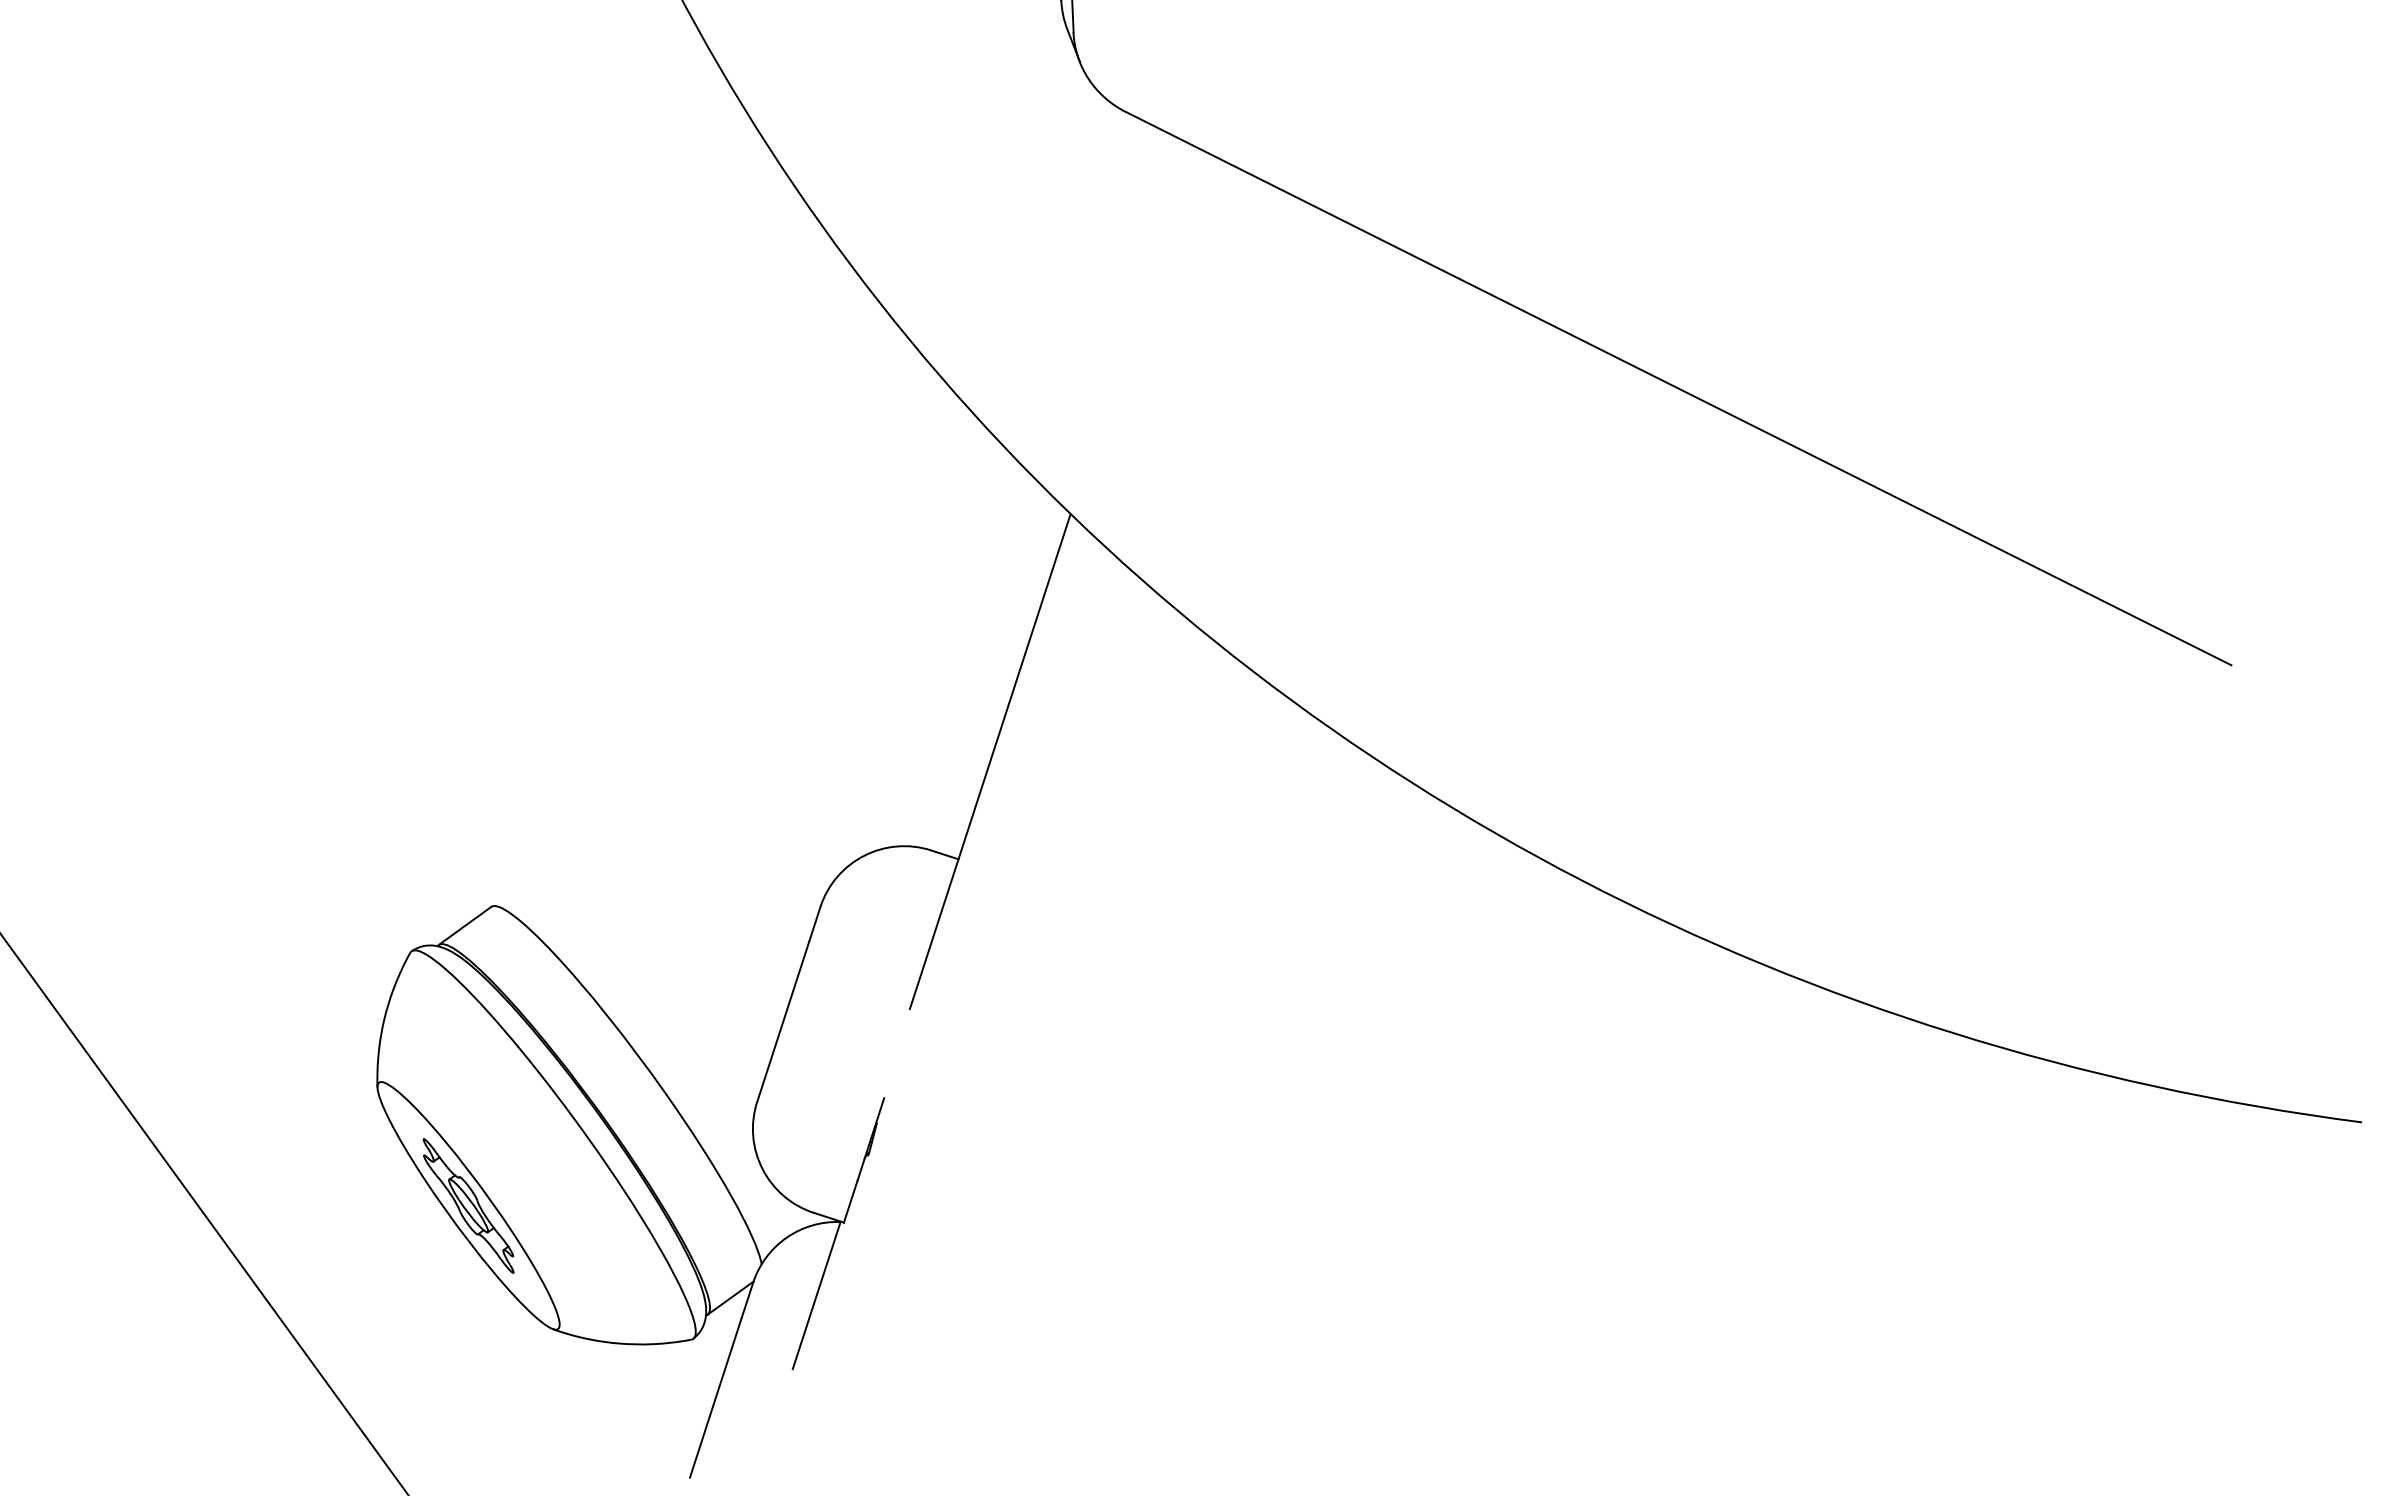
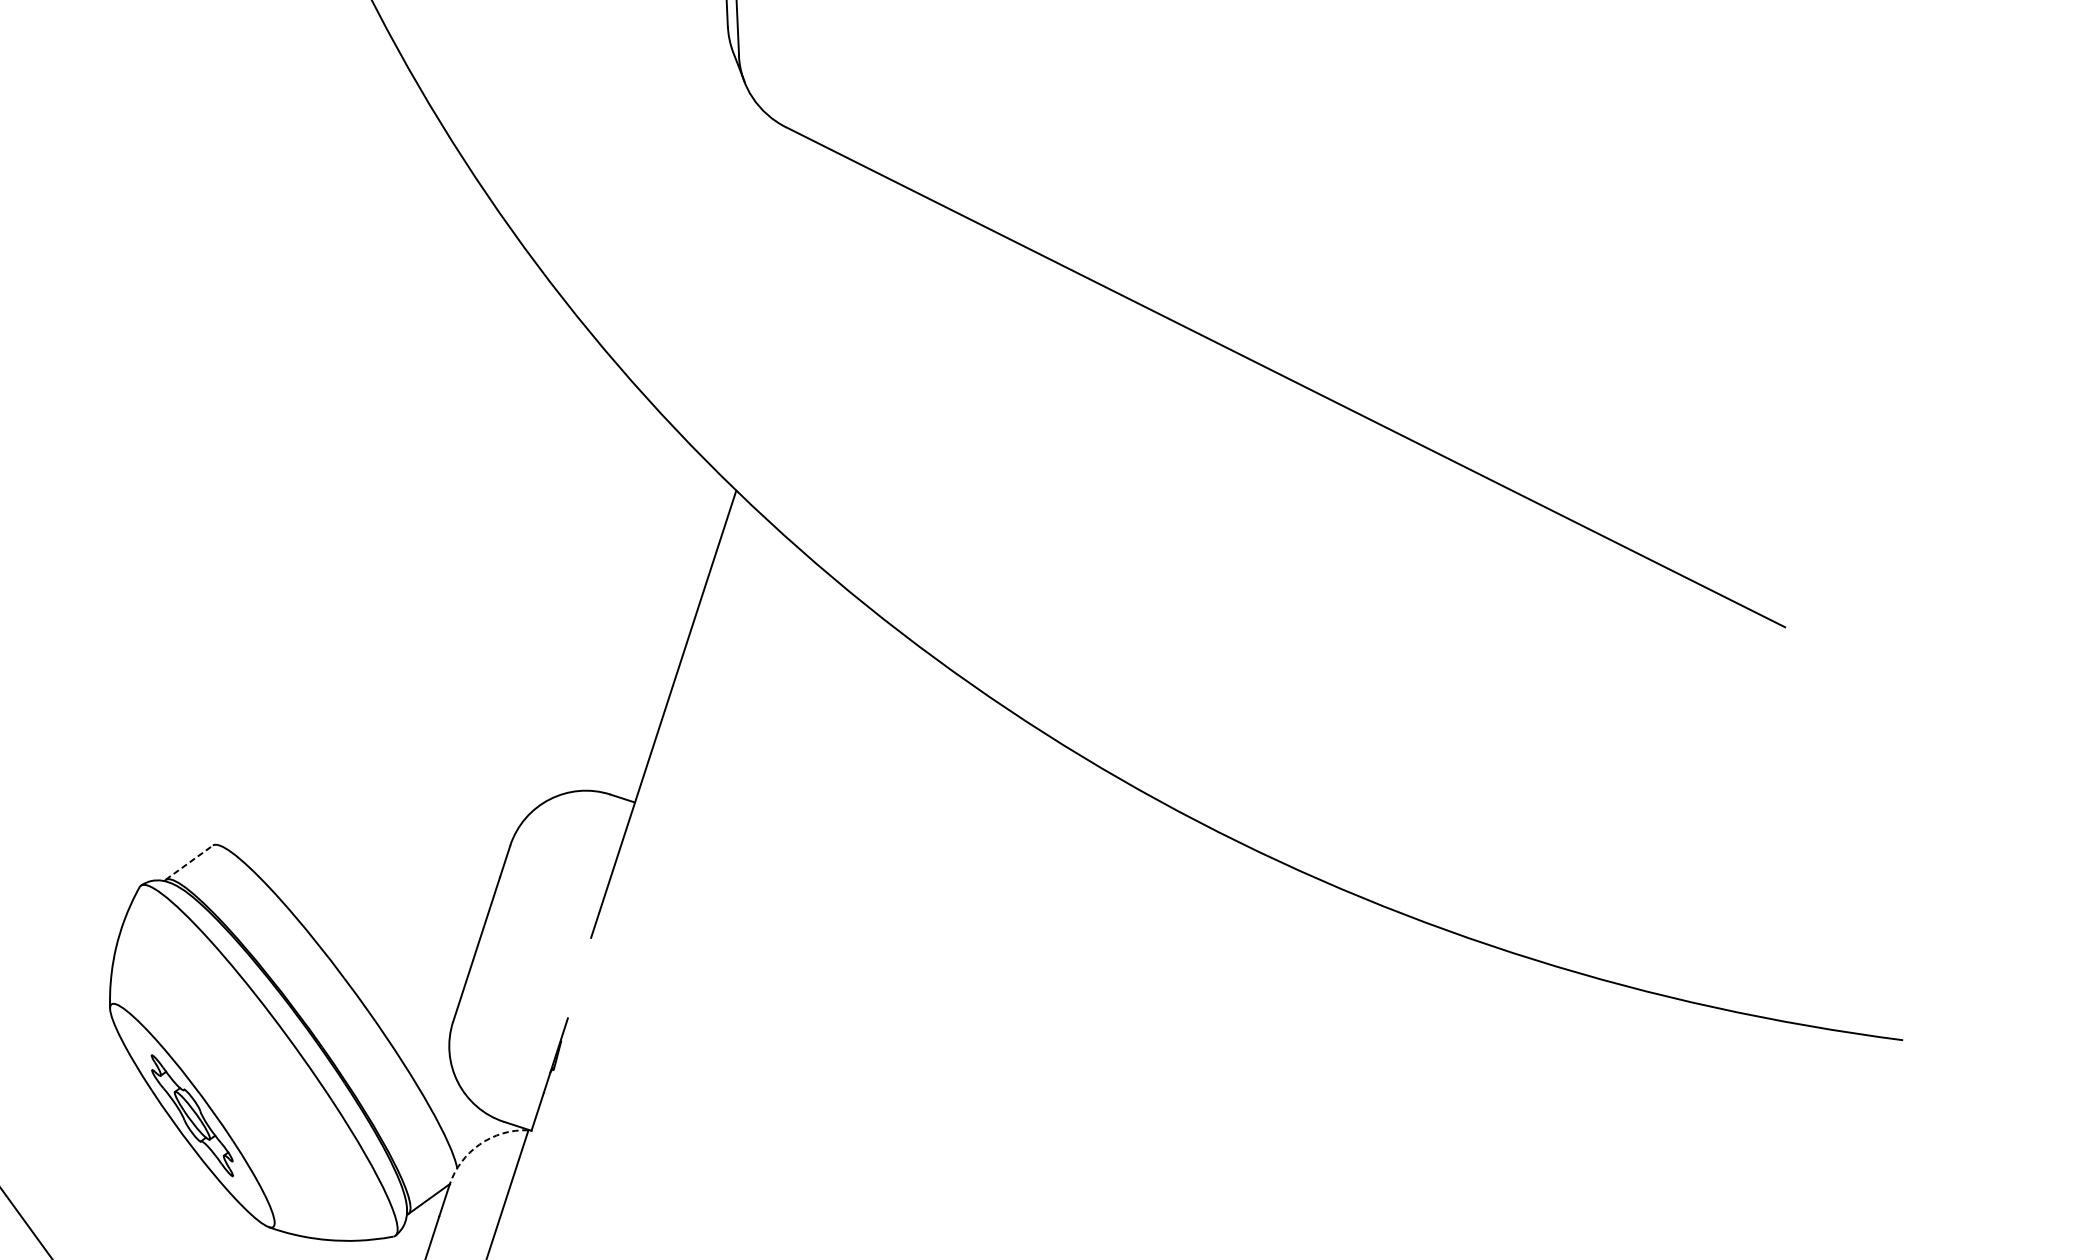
line: (465, 925) -> (189, 862), solid -> dashed
arc: (786, 1237) -> (479, 1144), solid -> dashed

